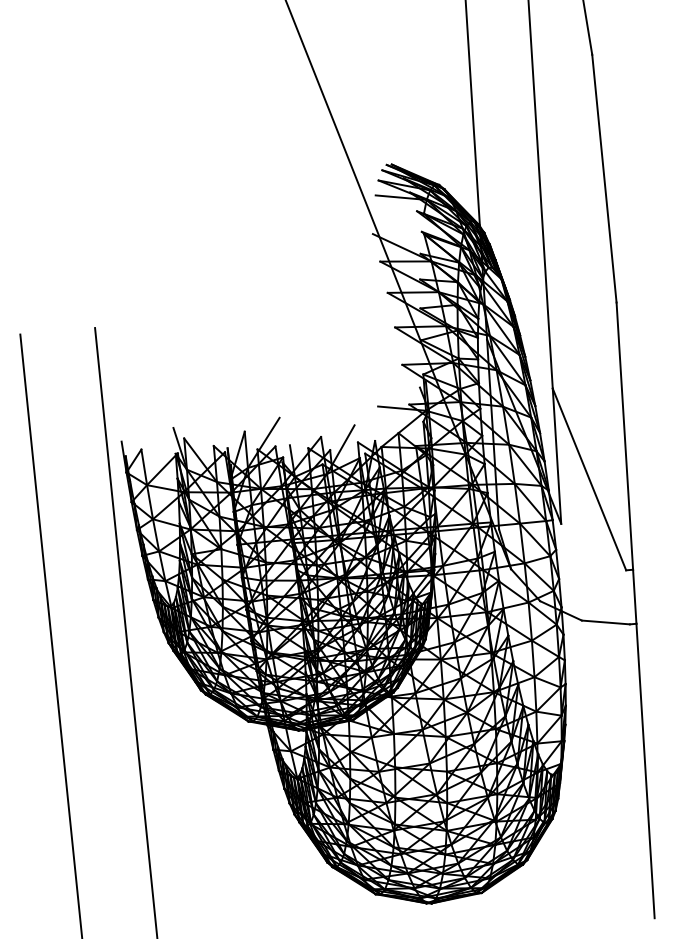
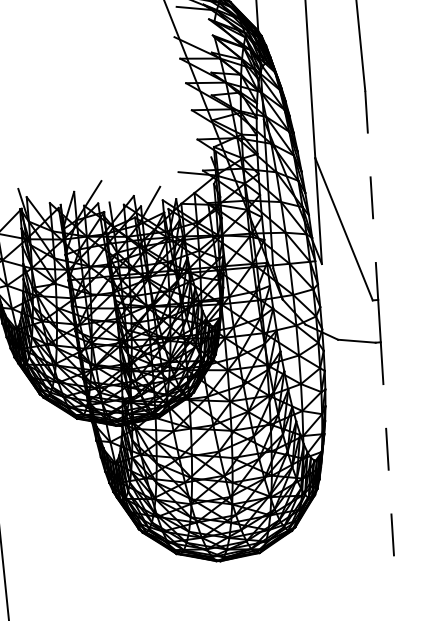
line: (624, 436) -> (371, 195), solid -> dashed
line: (645, 771) -> (387, 457), solid -> dashed

